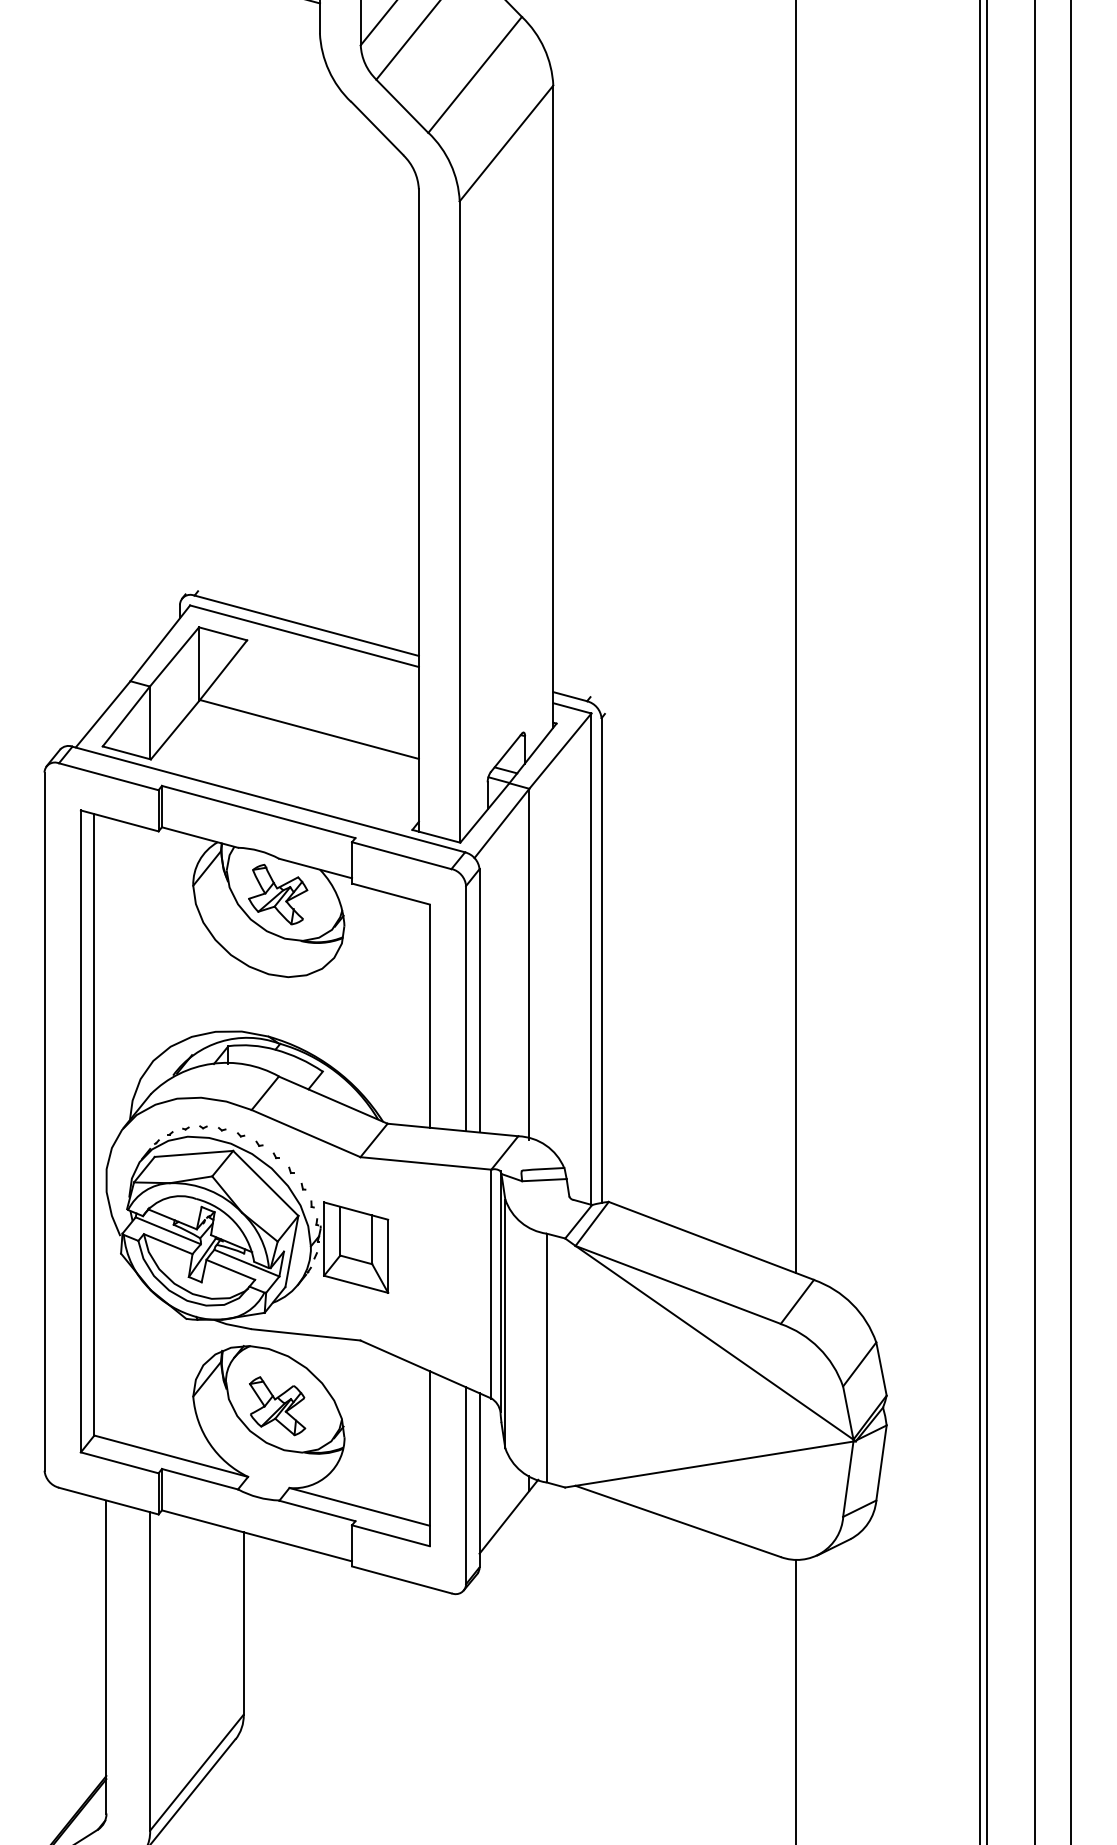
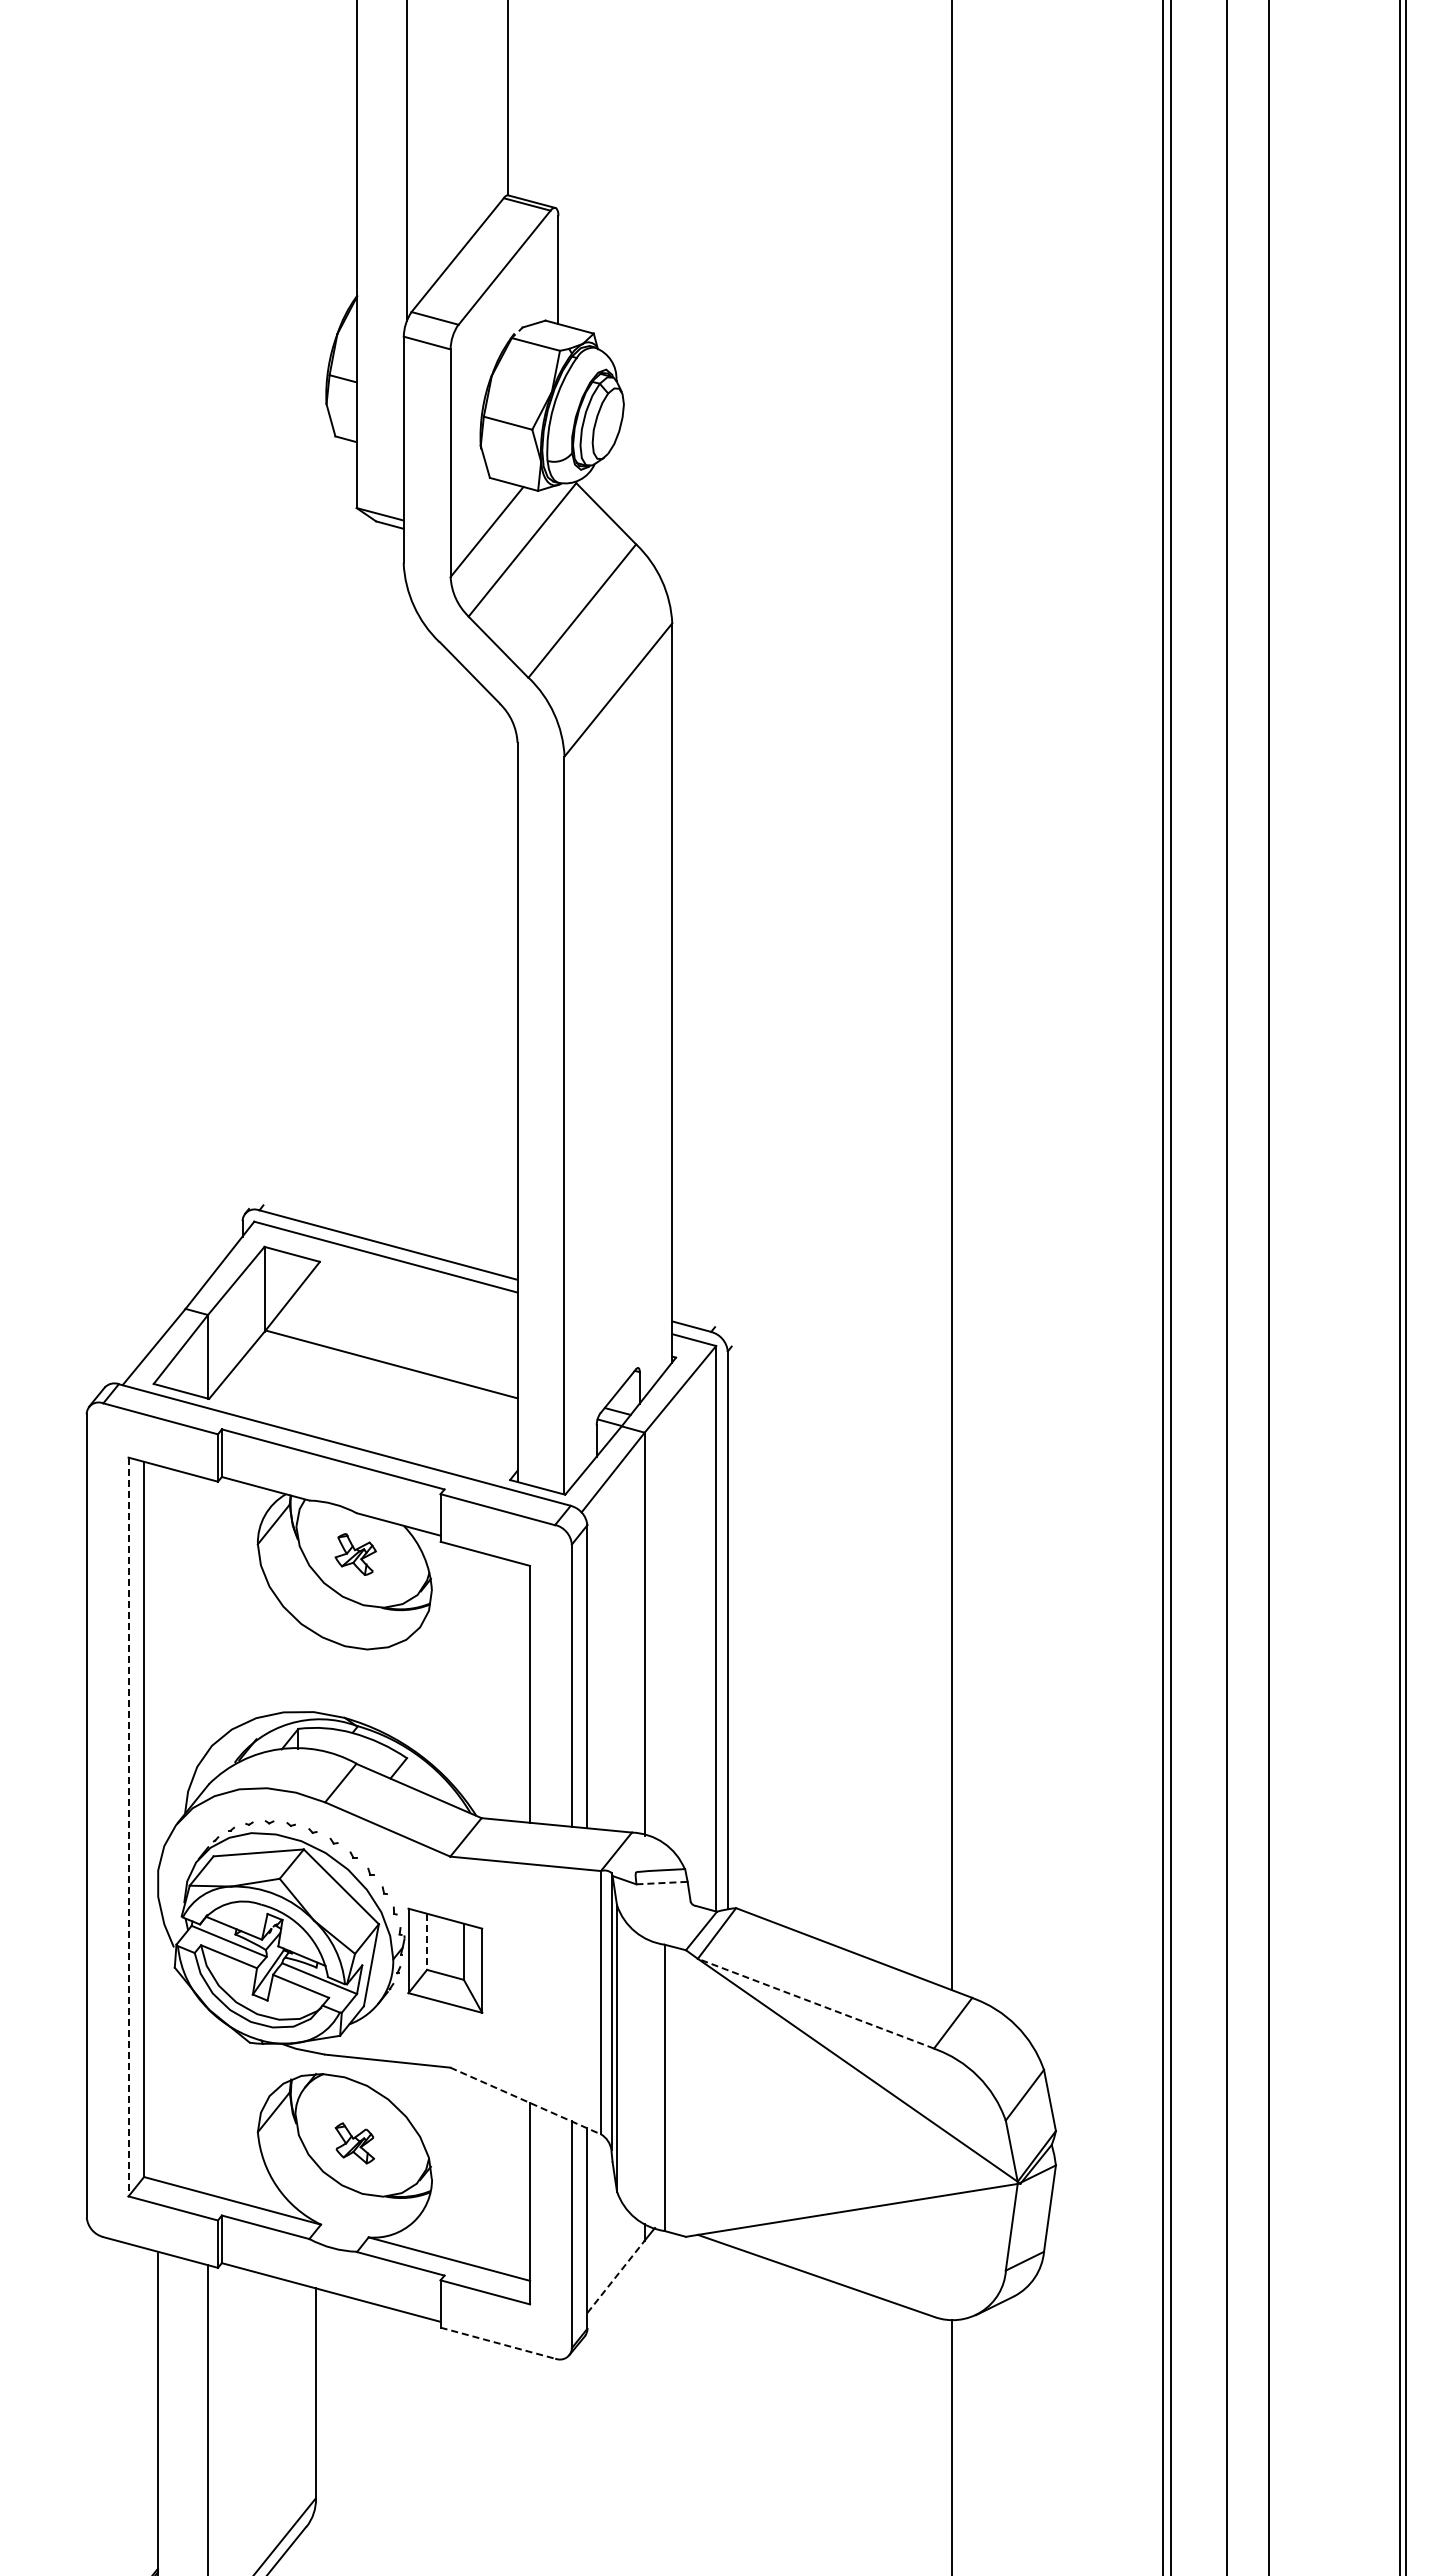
part: (278, 894) -> (355, 1554), size x0.6
line: (80, 1131) -> (128, 1827), solid -> dashed
line: (544, 1180) -> (662, 1883), solid -> dashed
line: (340, 1231) -> (427, 1942), solid -> dashed
line: (677, 1284) -> (815, 2003), solid -> dashed
line: (426, 1369) -> (526, 2101), solid -> dashed
part: (277, 1406) -> (354, 2143), size x0.6
line: (504, 1521) -> (616, 2276), solid -> dashed
line: (402, 1580) -> (498, 2343), solid -> dashed

